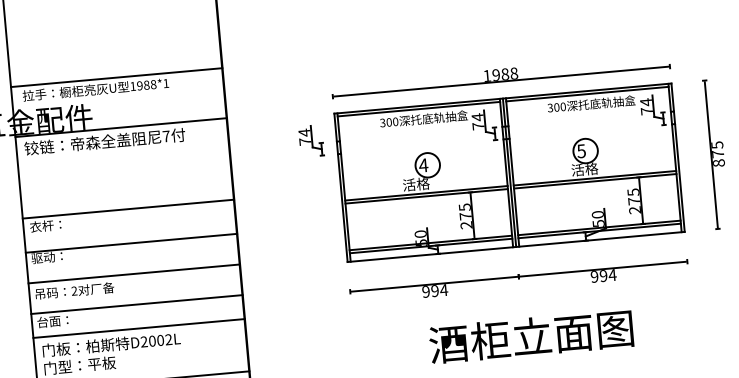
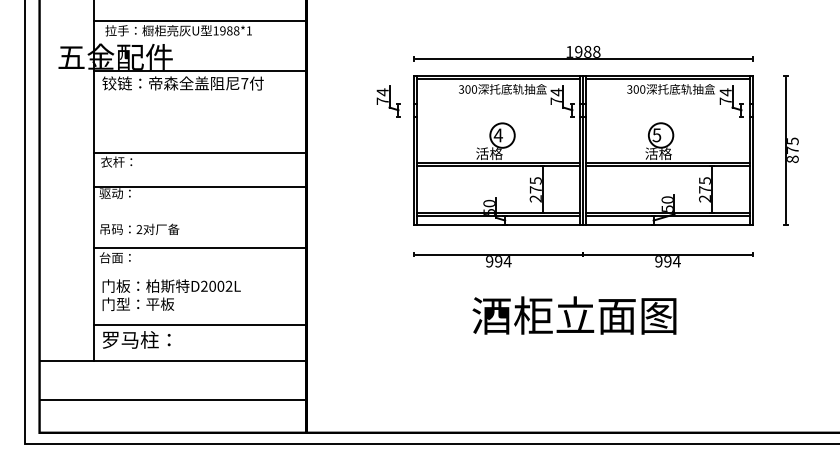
line: (134, 273) -> (200, 217), removed
line: (139, 328) -> (200, 272), removed
text: (531, 336) -> (574, 315), moved

